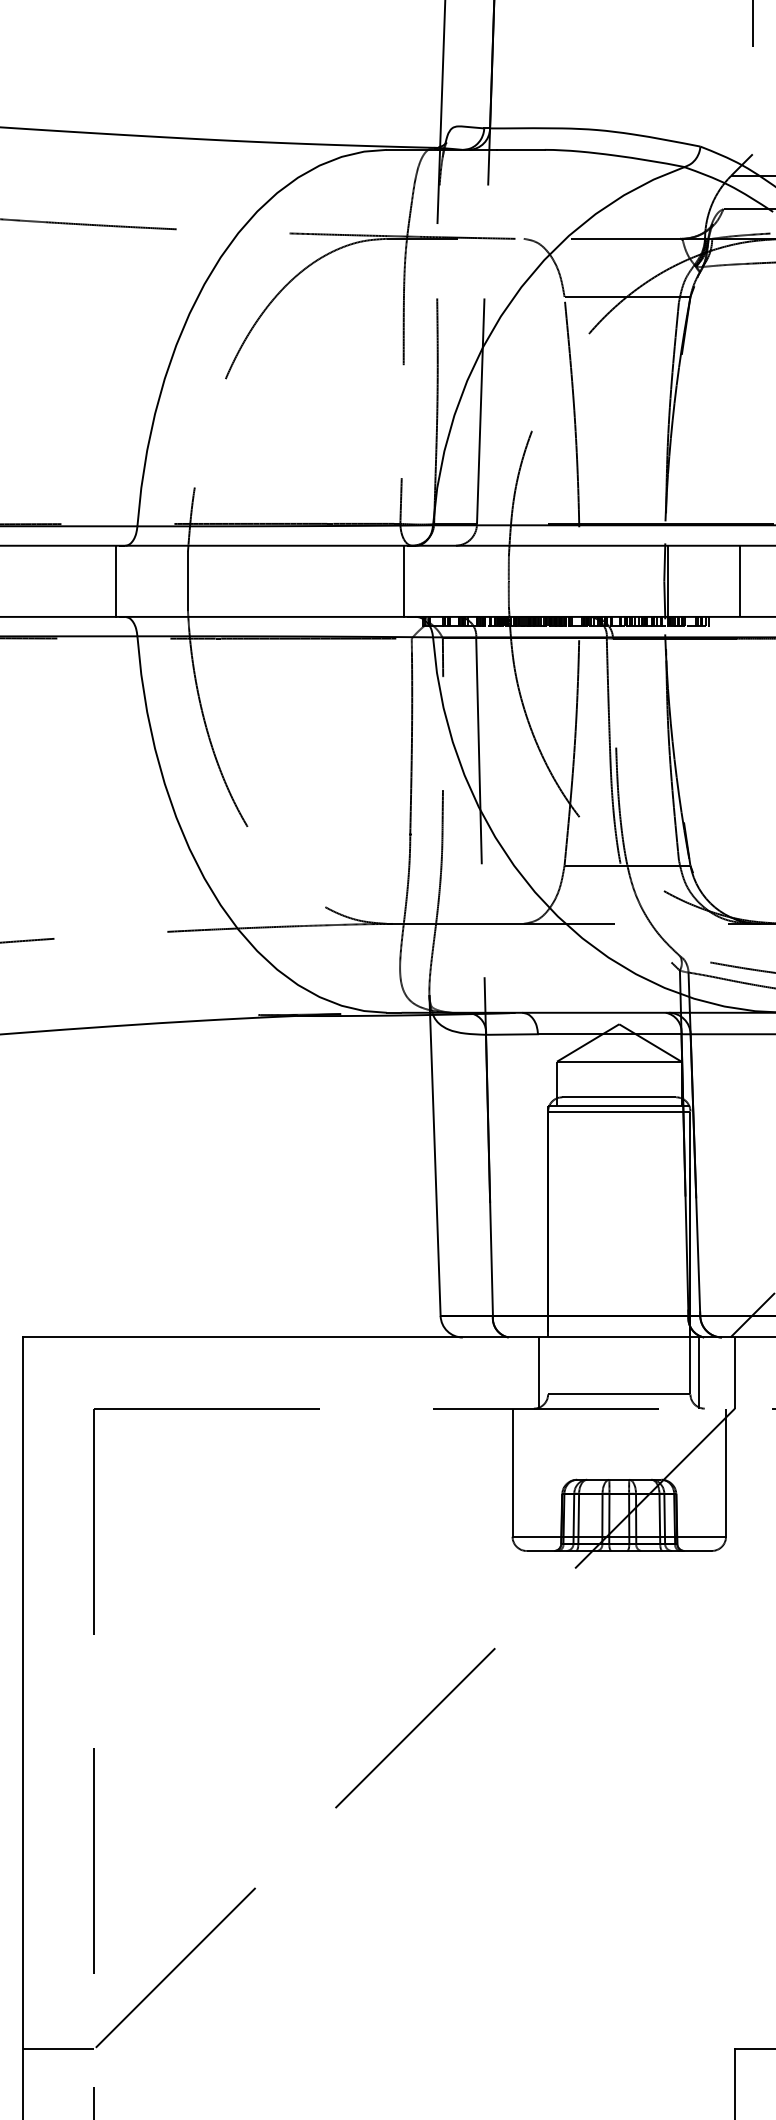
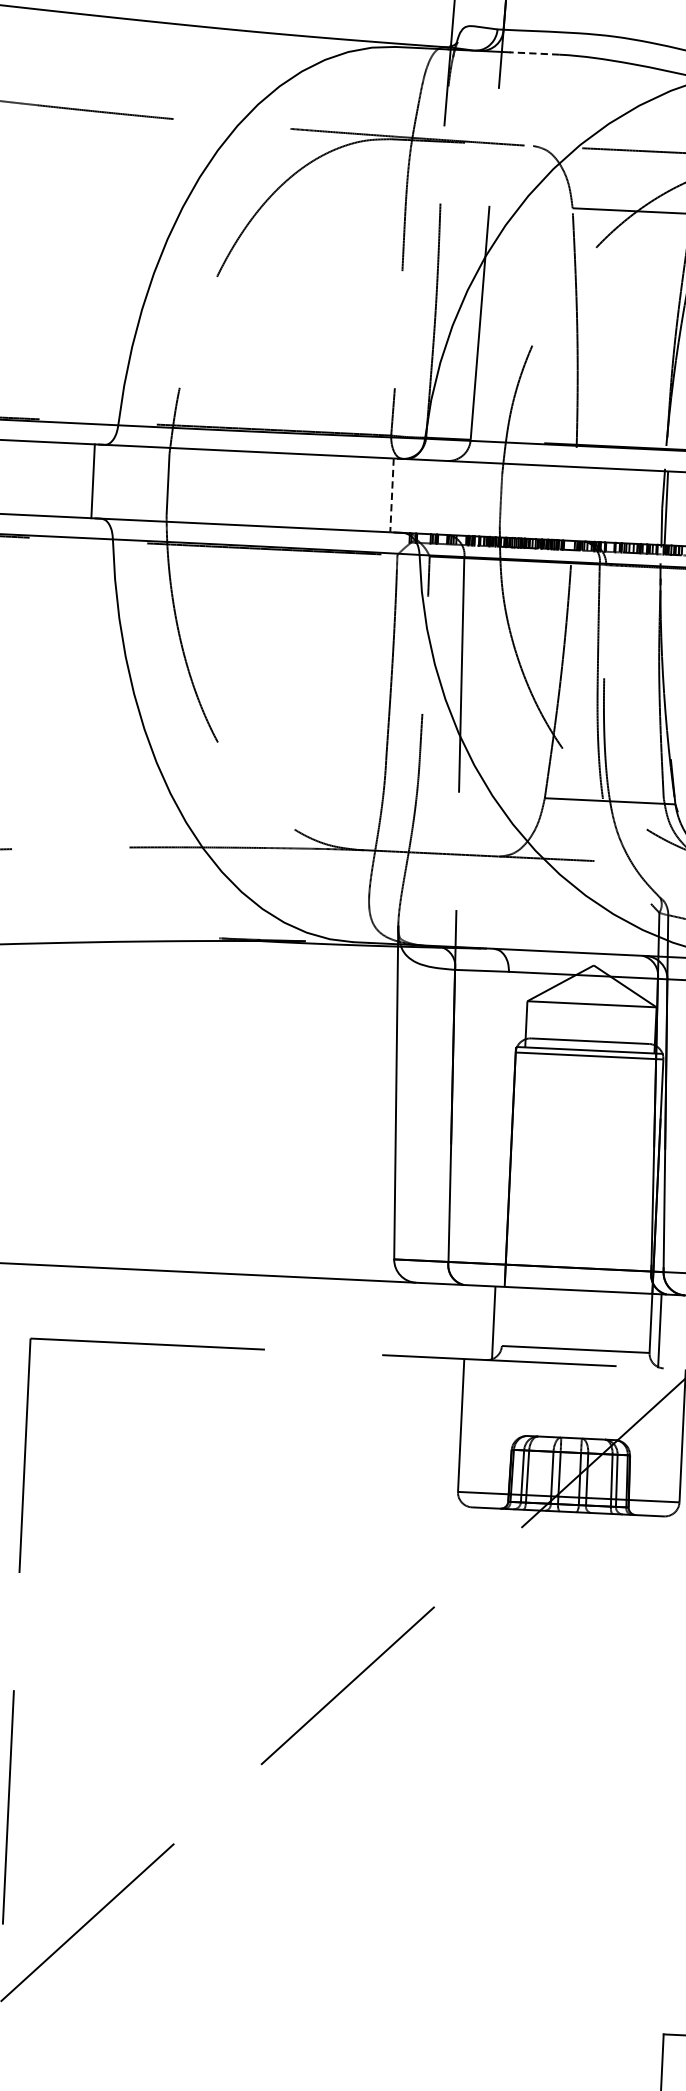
line: (520, 149) -> (534, 53), solid -> dashed
line: (403, 581) -> (391, 495), solid -> dashed

